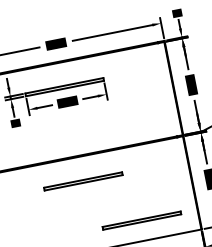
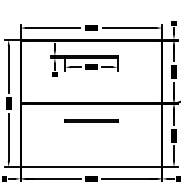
line: (142, 220) -> (124, 153), removed

